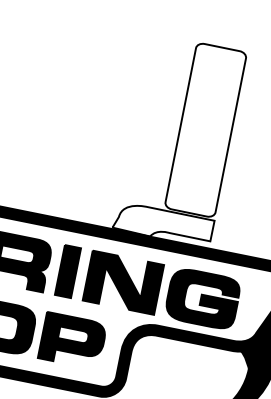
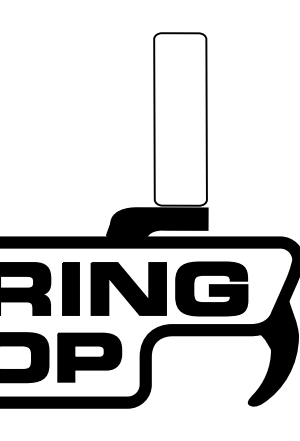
fill: (162, 224) -> (156, 222), added

